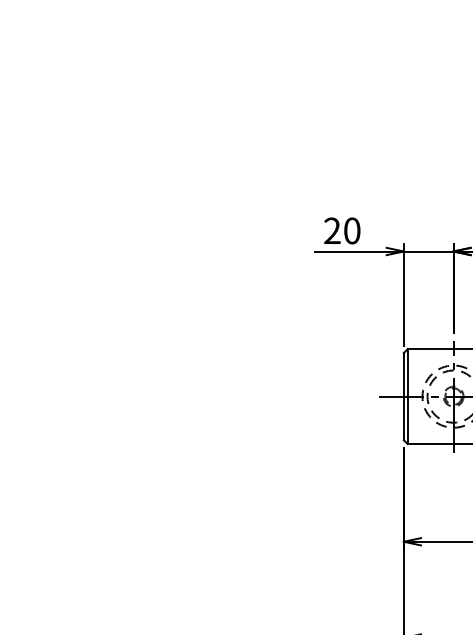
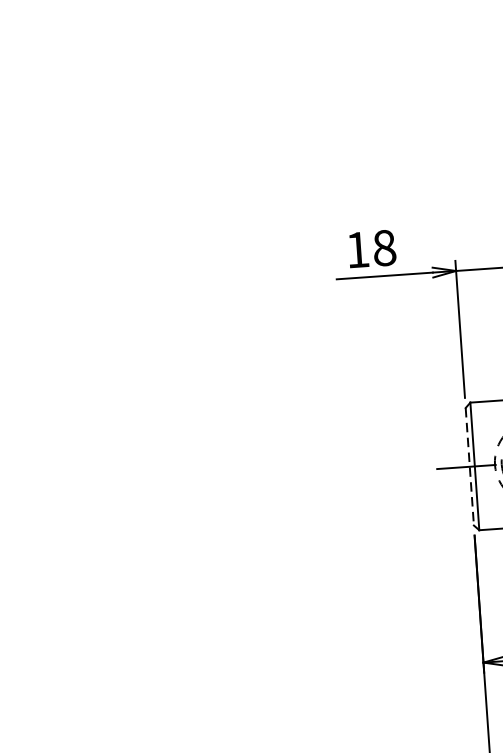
text: (342, 230) -> (371, 248), 20 -> 18
line: (403, 396) -> (469, 466), solid -> dashed

